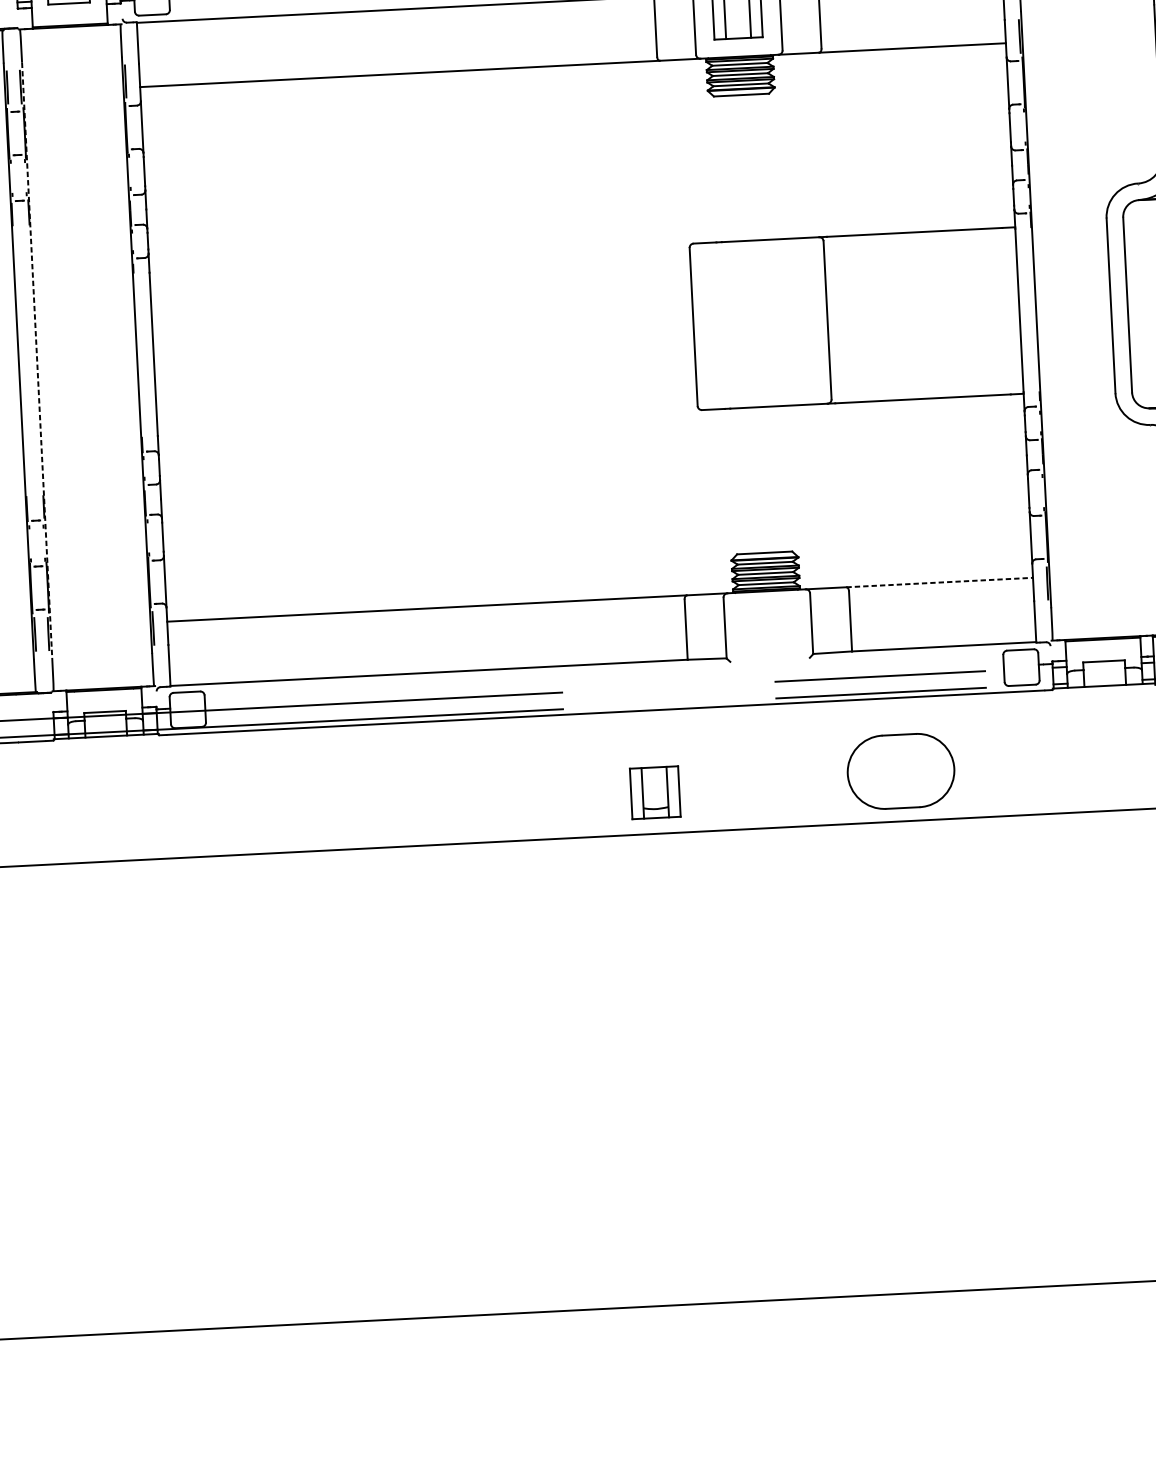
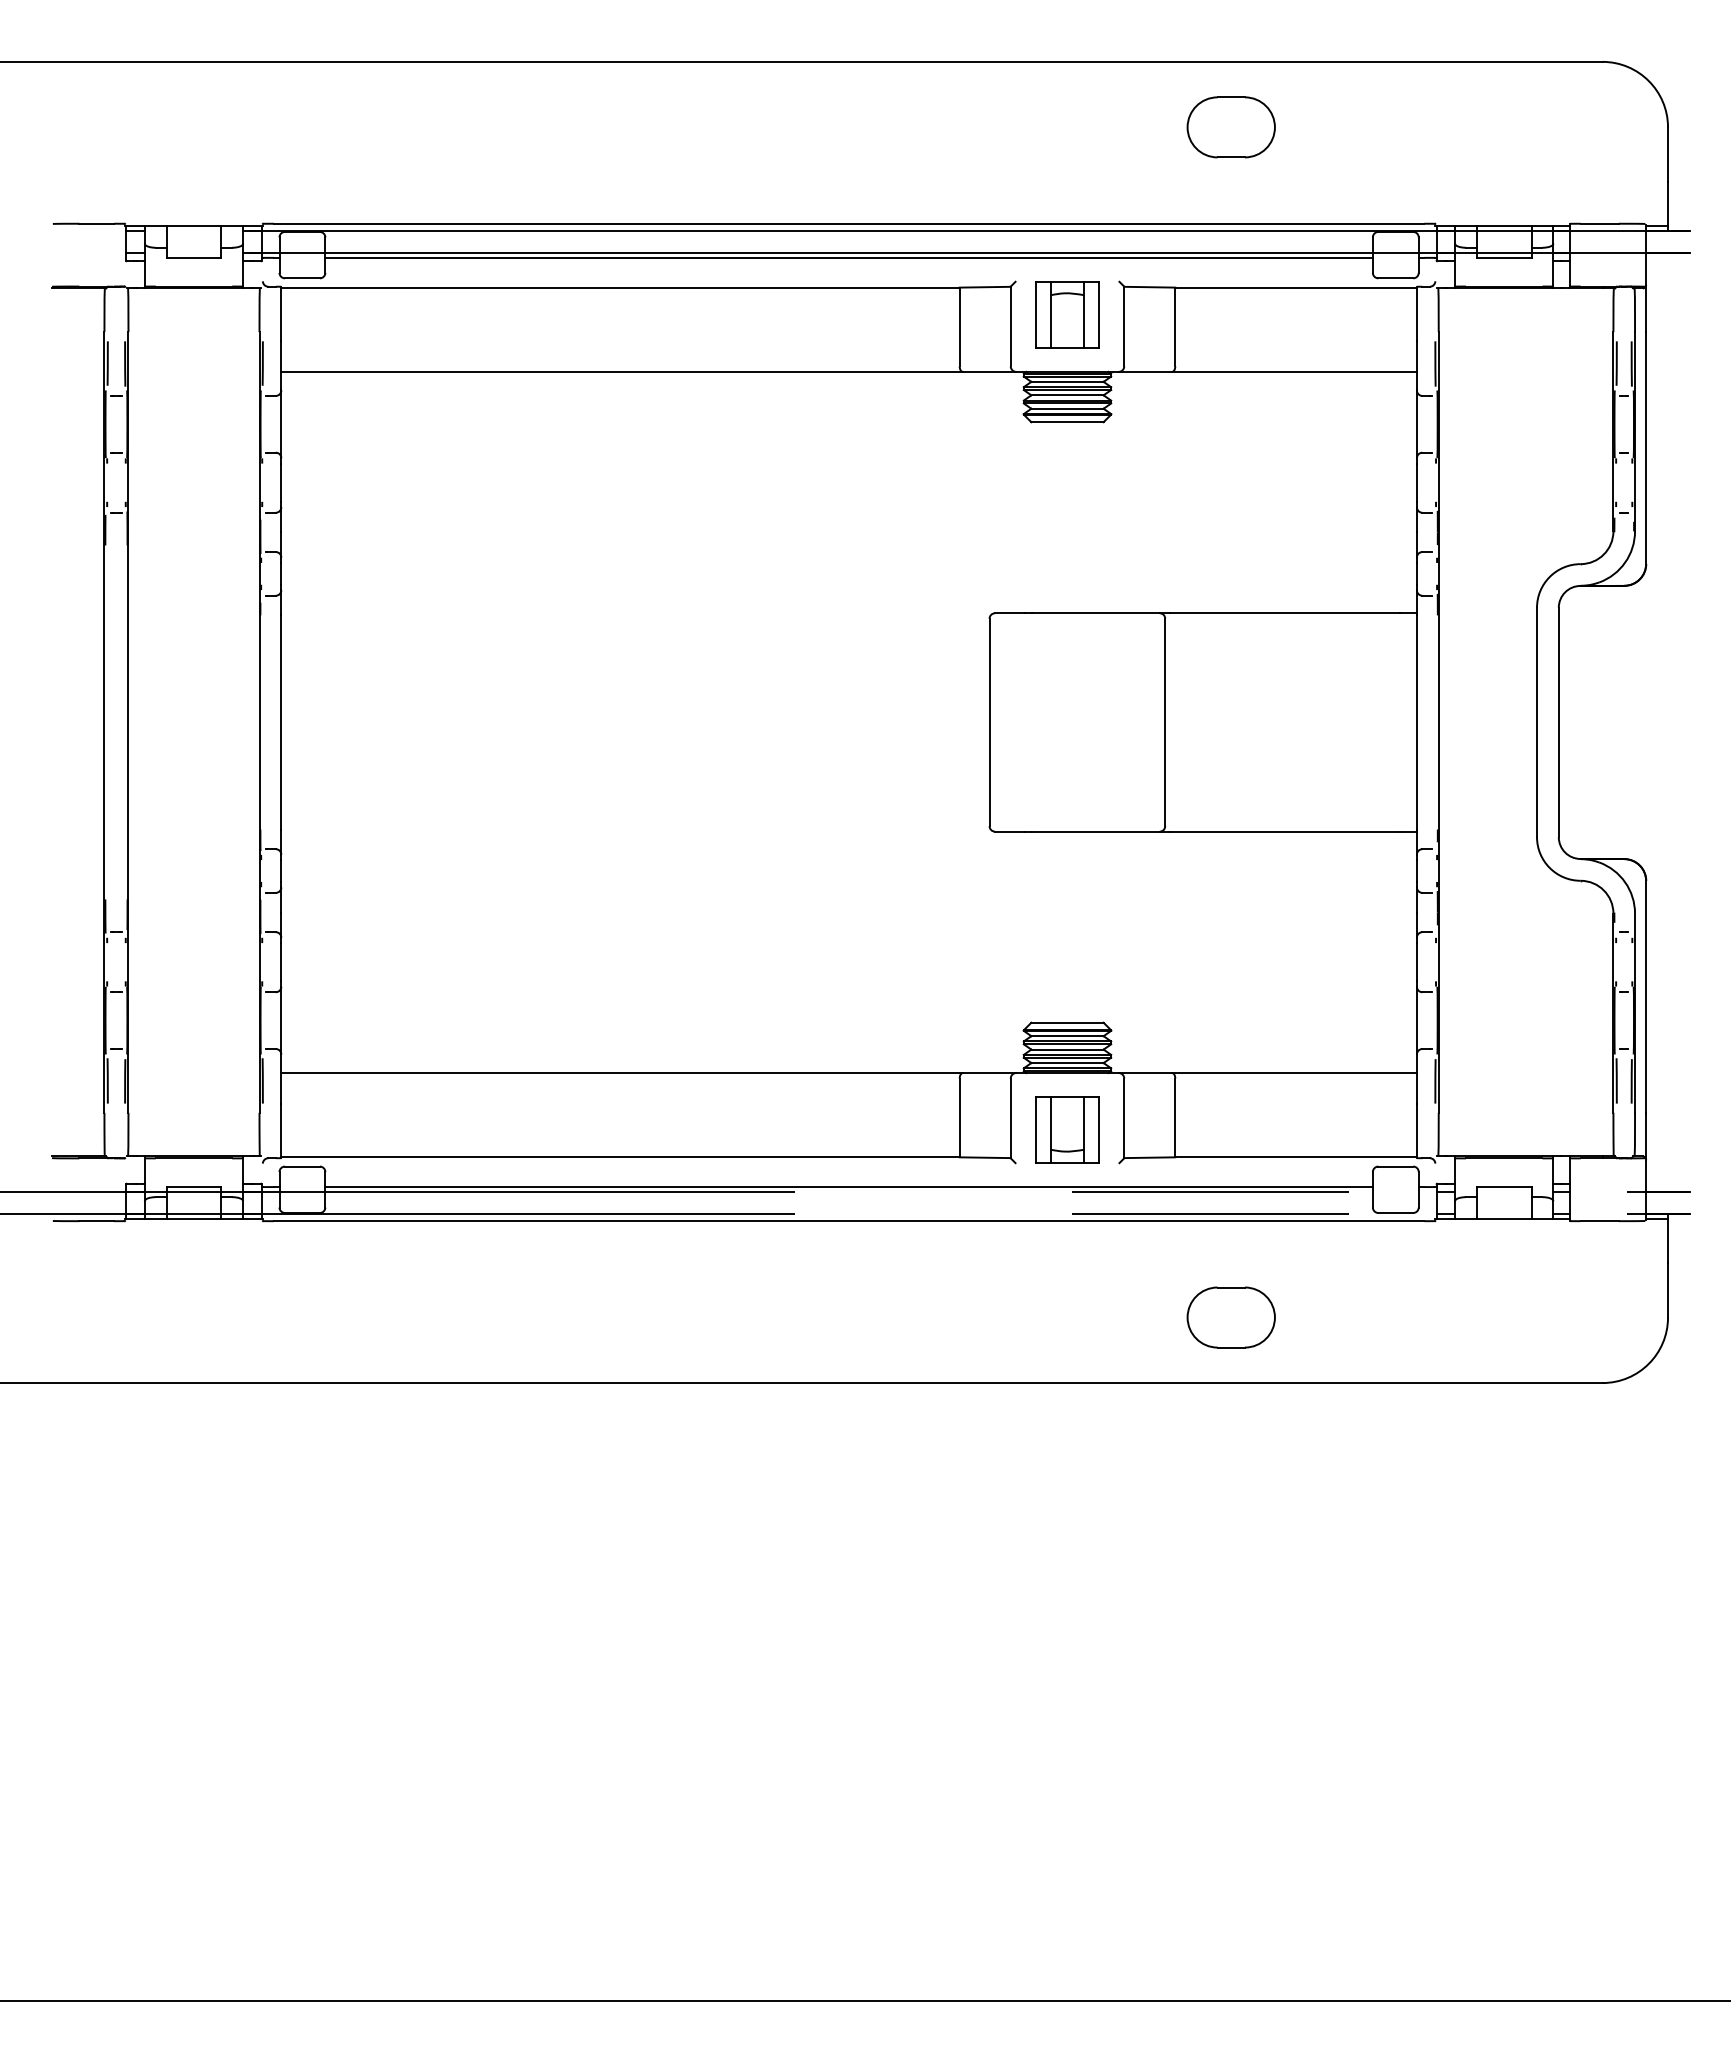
line: (37, 360) -> (128, 722), dashed -> solid
line: (940, 582) -> (1295, 1073), dashed -> solid
line: (604, 687) -> (848, 1187), added
part: (900, 771) -> (1230, 1317), size x0.62
part: (655, 792) -> (1067, 1129), moved

